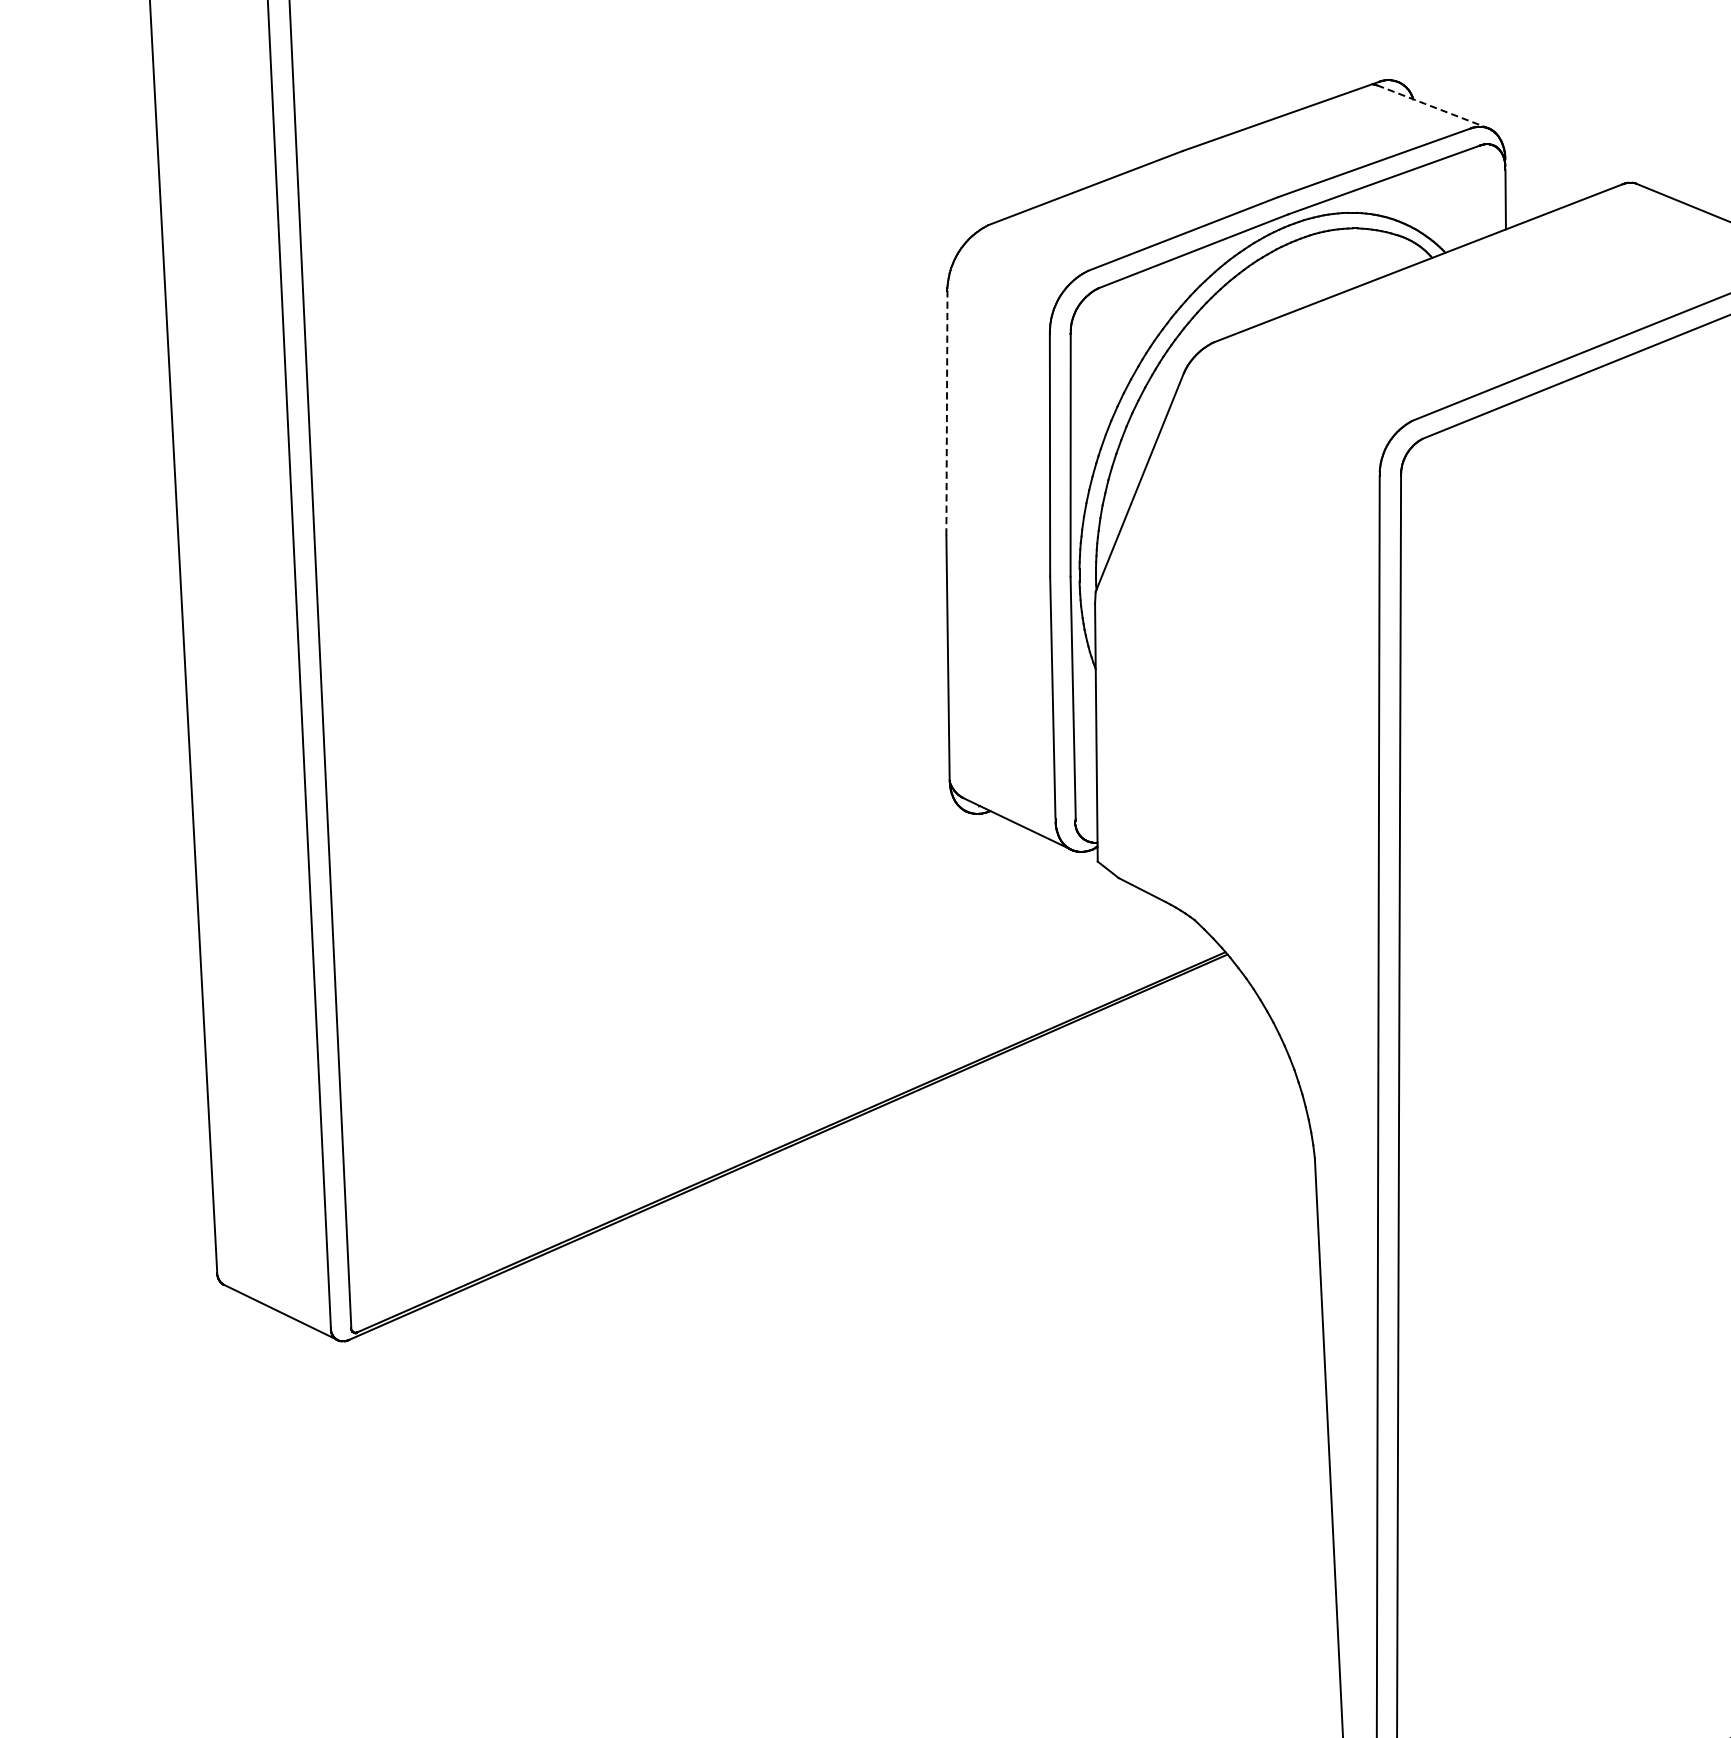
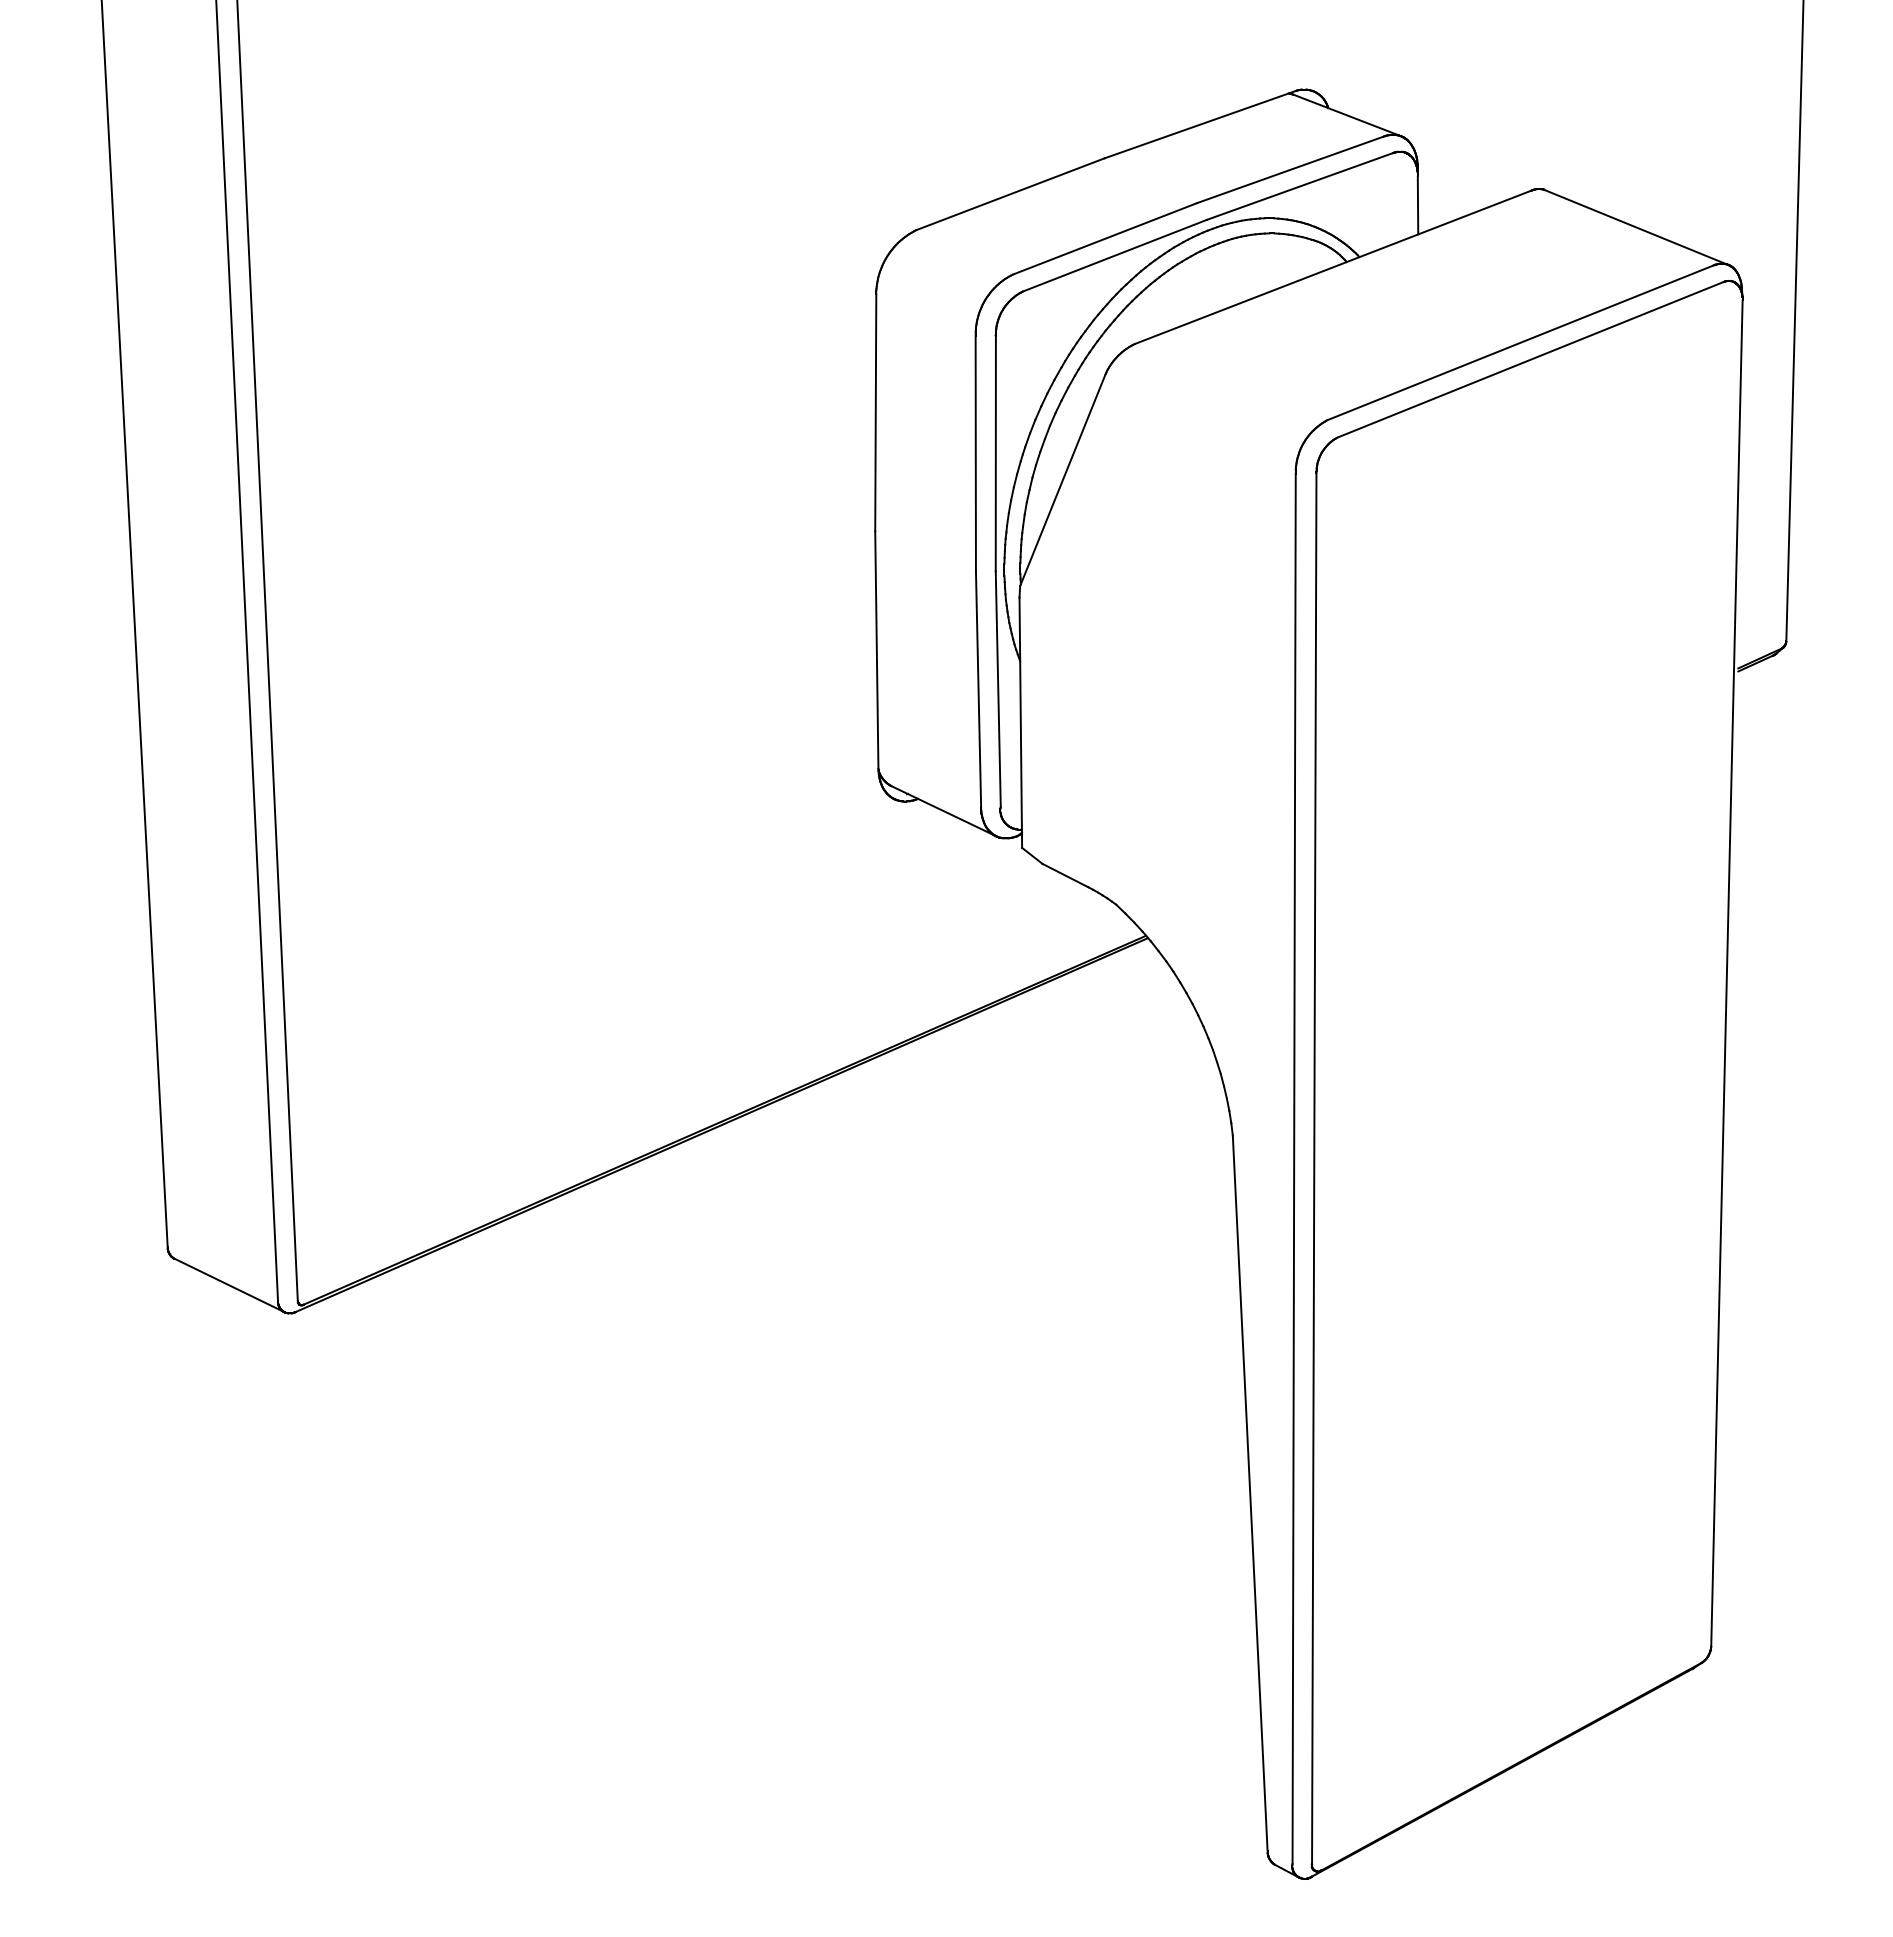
line: (1433, 106) -> (1347, 115), dashed -> solid
line: (946, 412) -> (875, 412), dashed -> solid

